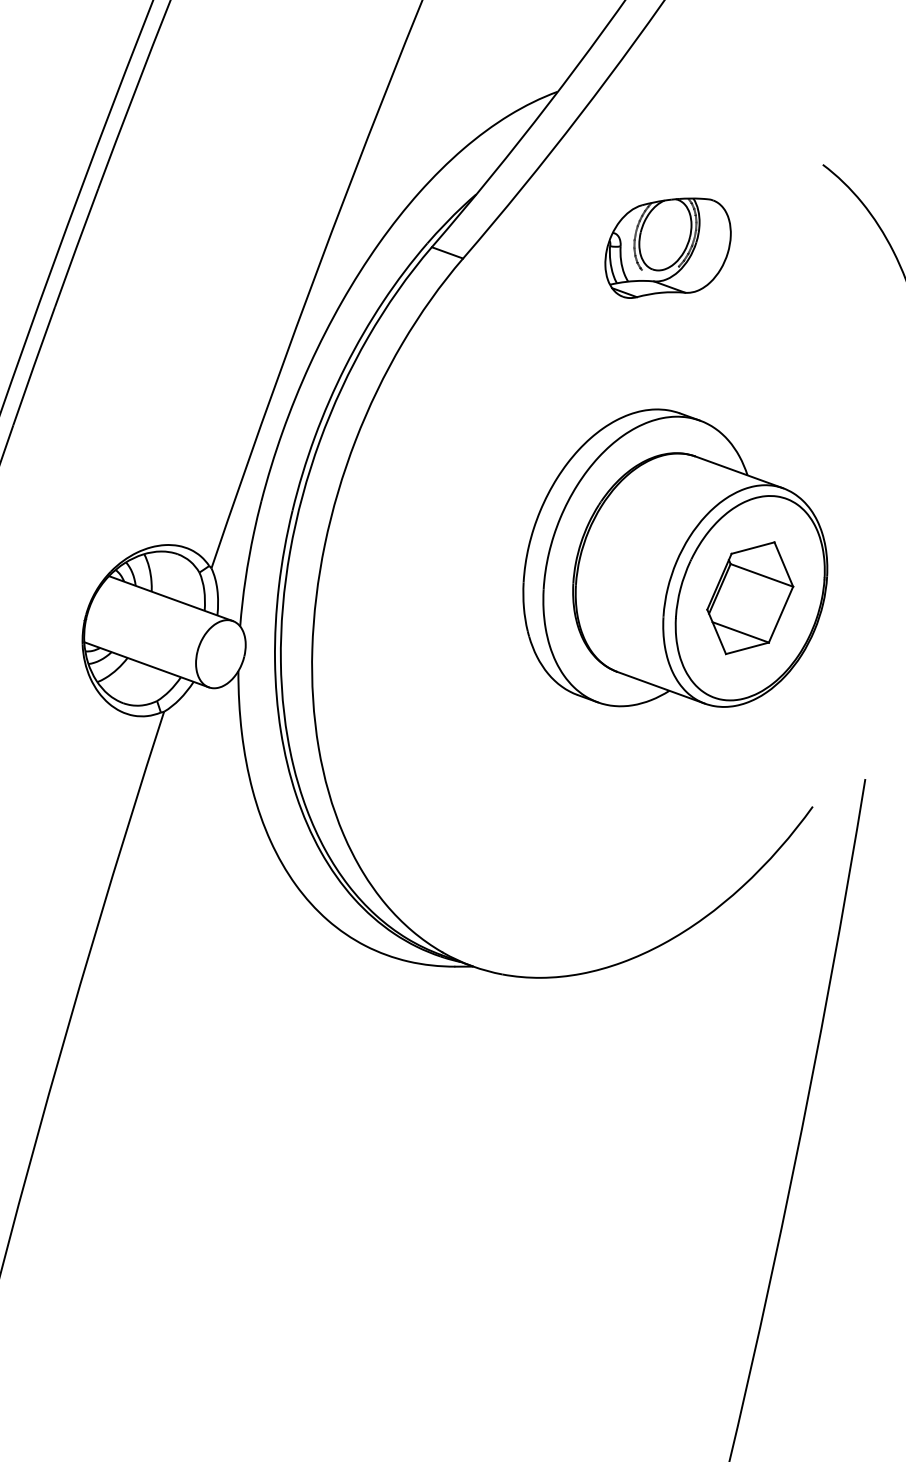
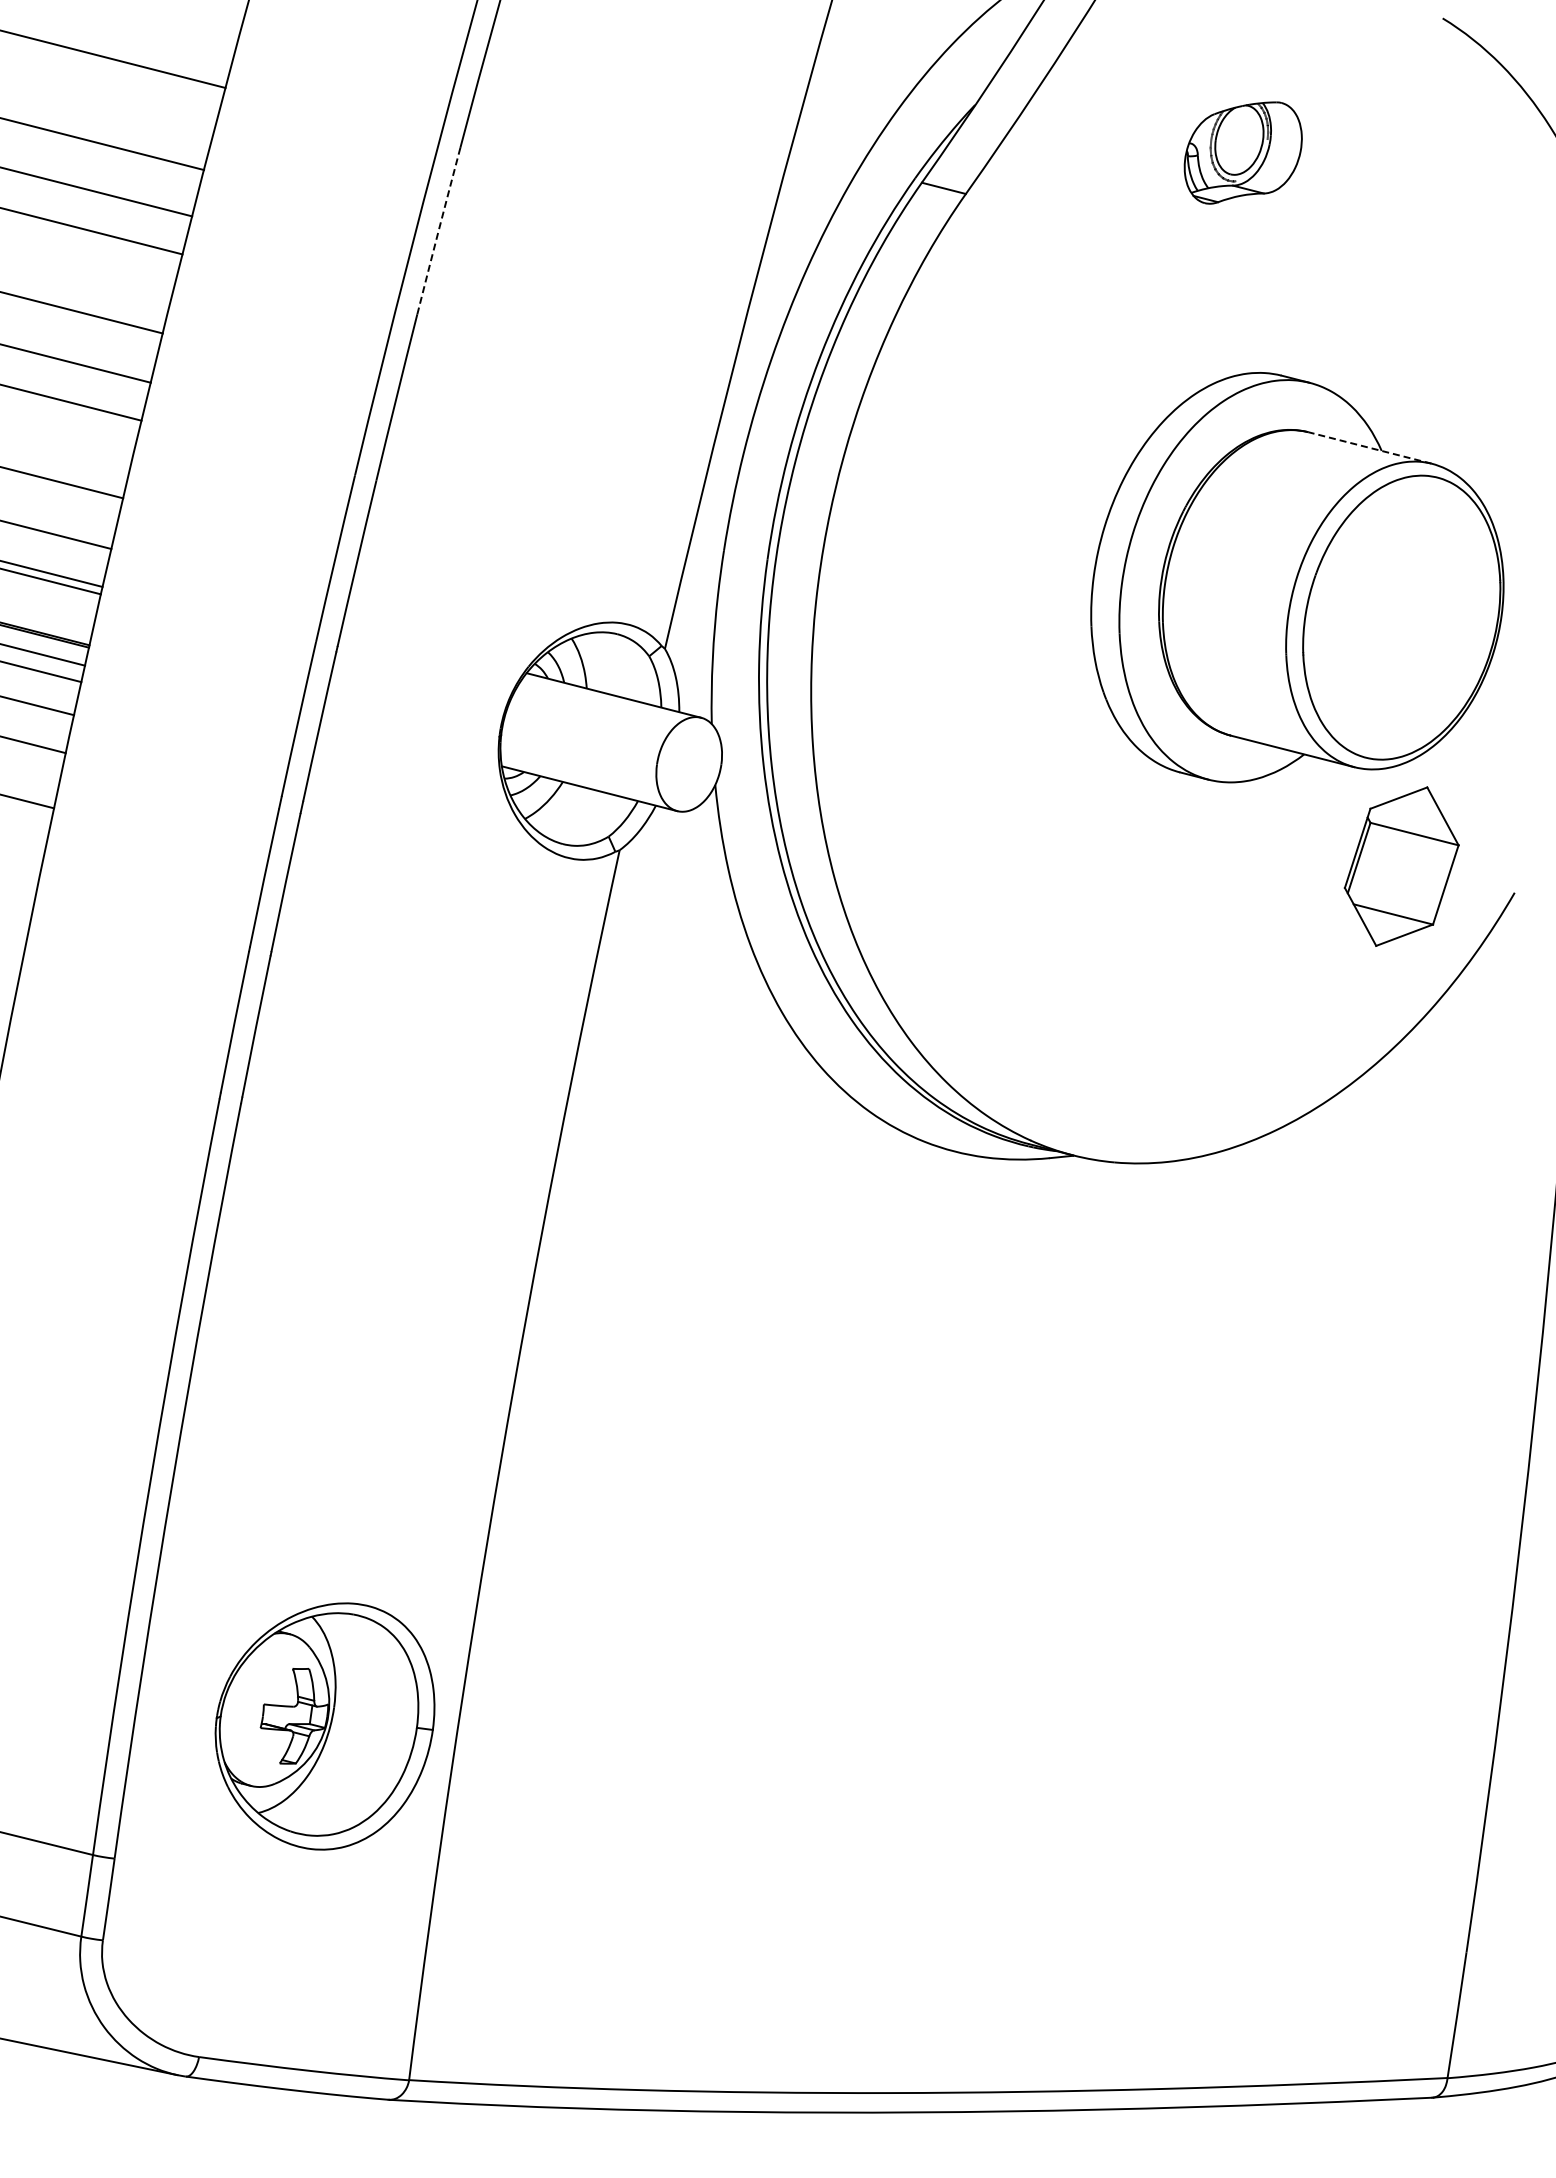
arc: (76, 248) -> (438, 231), solid -> dashed
part: (667, 248) -> (1242, 152), size x0.7
line: (739, 472) -> (1370, 447), solid -> dashed
part: (750, 598) -> (1401, 866), moved

